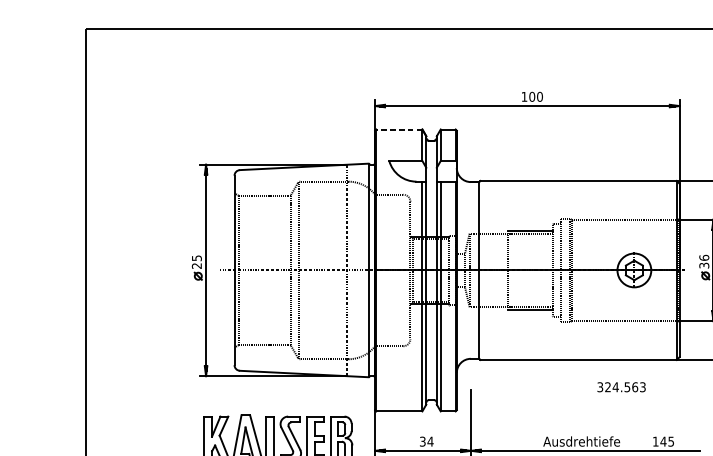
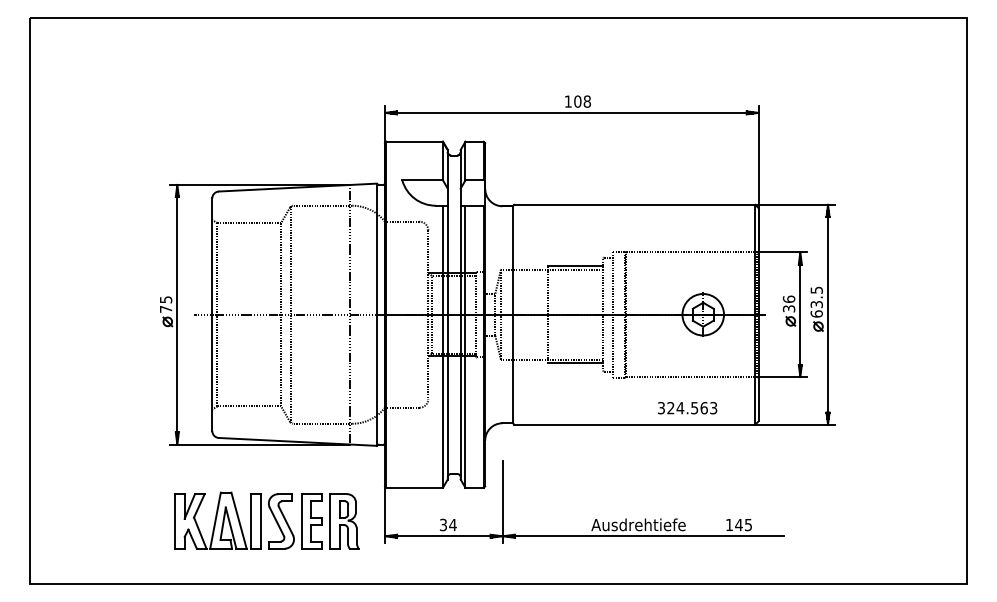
text: (540, 96) -> (587, 101), 100 -> 108
line: (399, 129) -> (414, 141), dashed -> solid
text: (196, 265) -> (165, 308), 25 -> 75
text: (621, 387) -> (687, 408), moved

